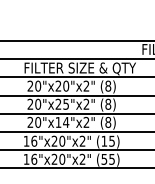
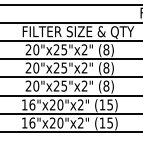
text: (66, 85) -> (64, 49), 20"x20"x2" -> 20"x25"x2"
text: (62, 121) -> (60, 85), 20"x14"x2" -> 20"x25"x2"
text: (104, 159) -> (102, 123), (55) -> (15)

